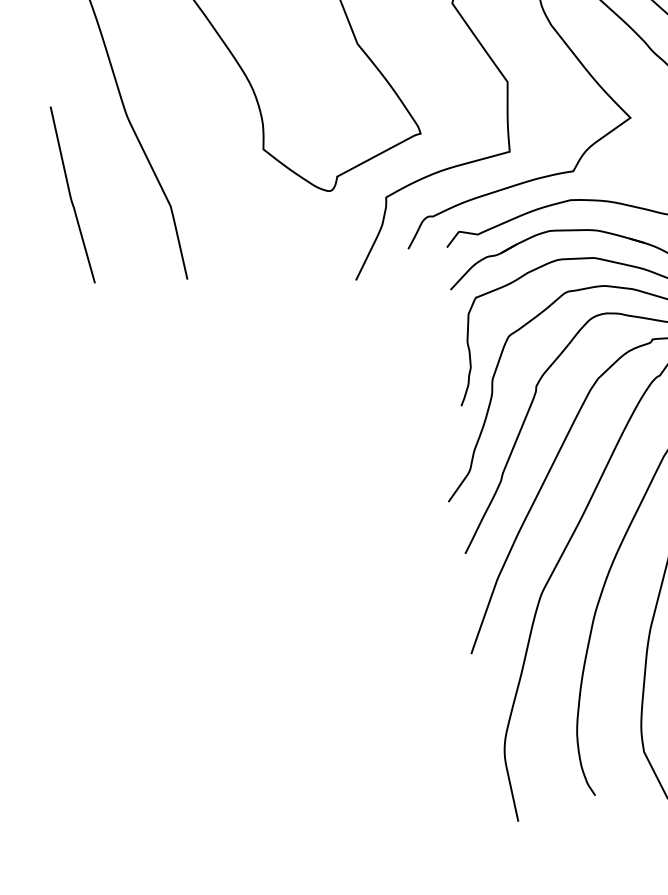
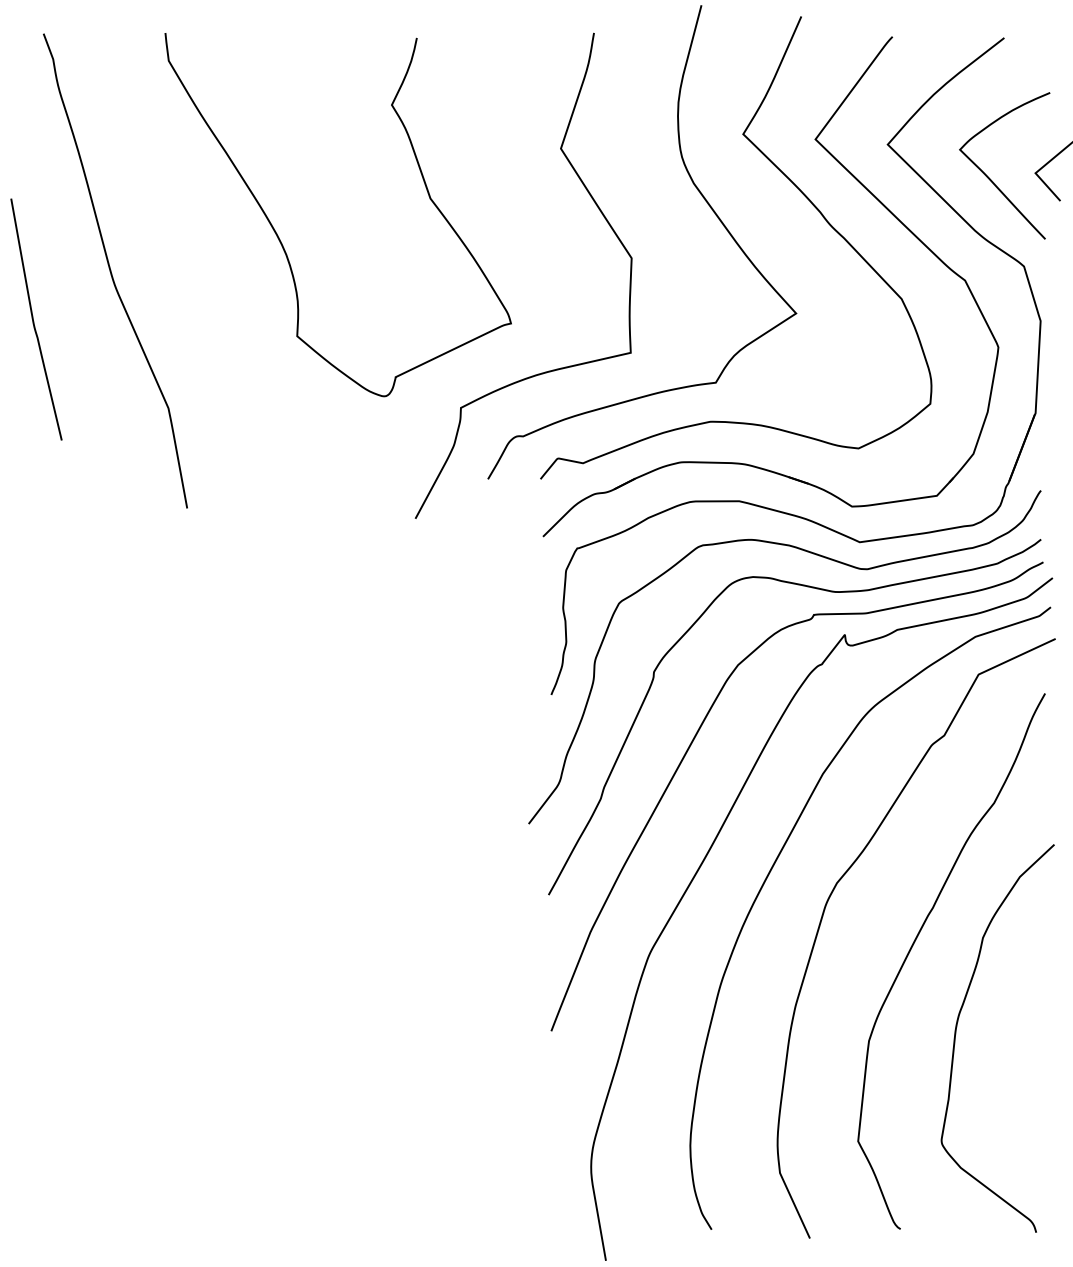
curve: (71, 196) -> (34, 321), moved

